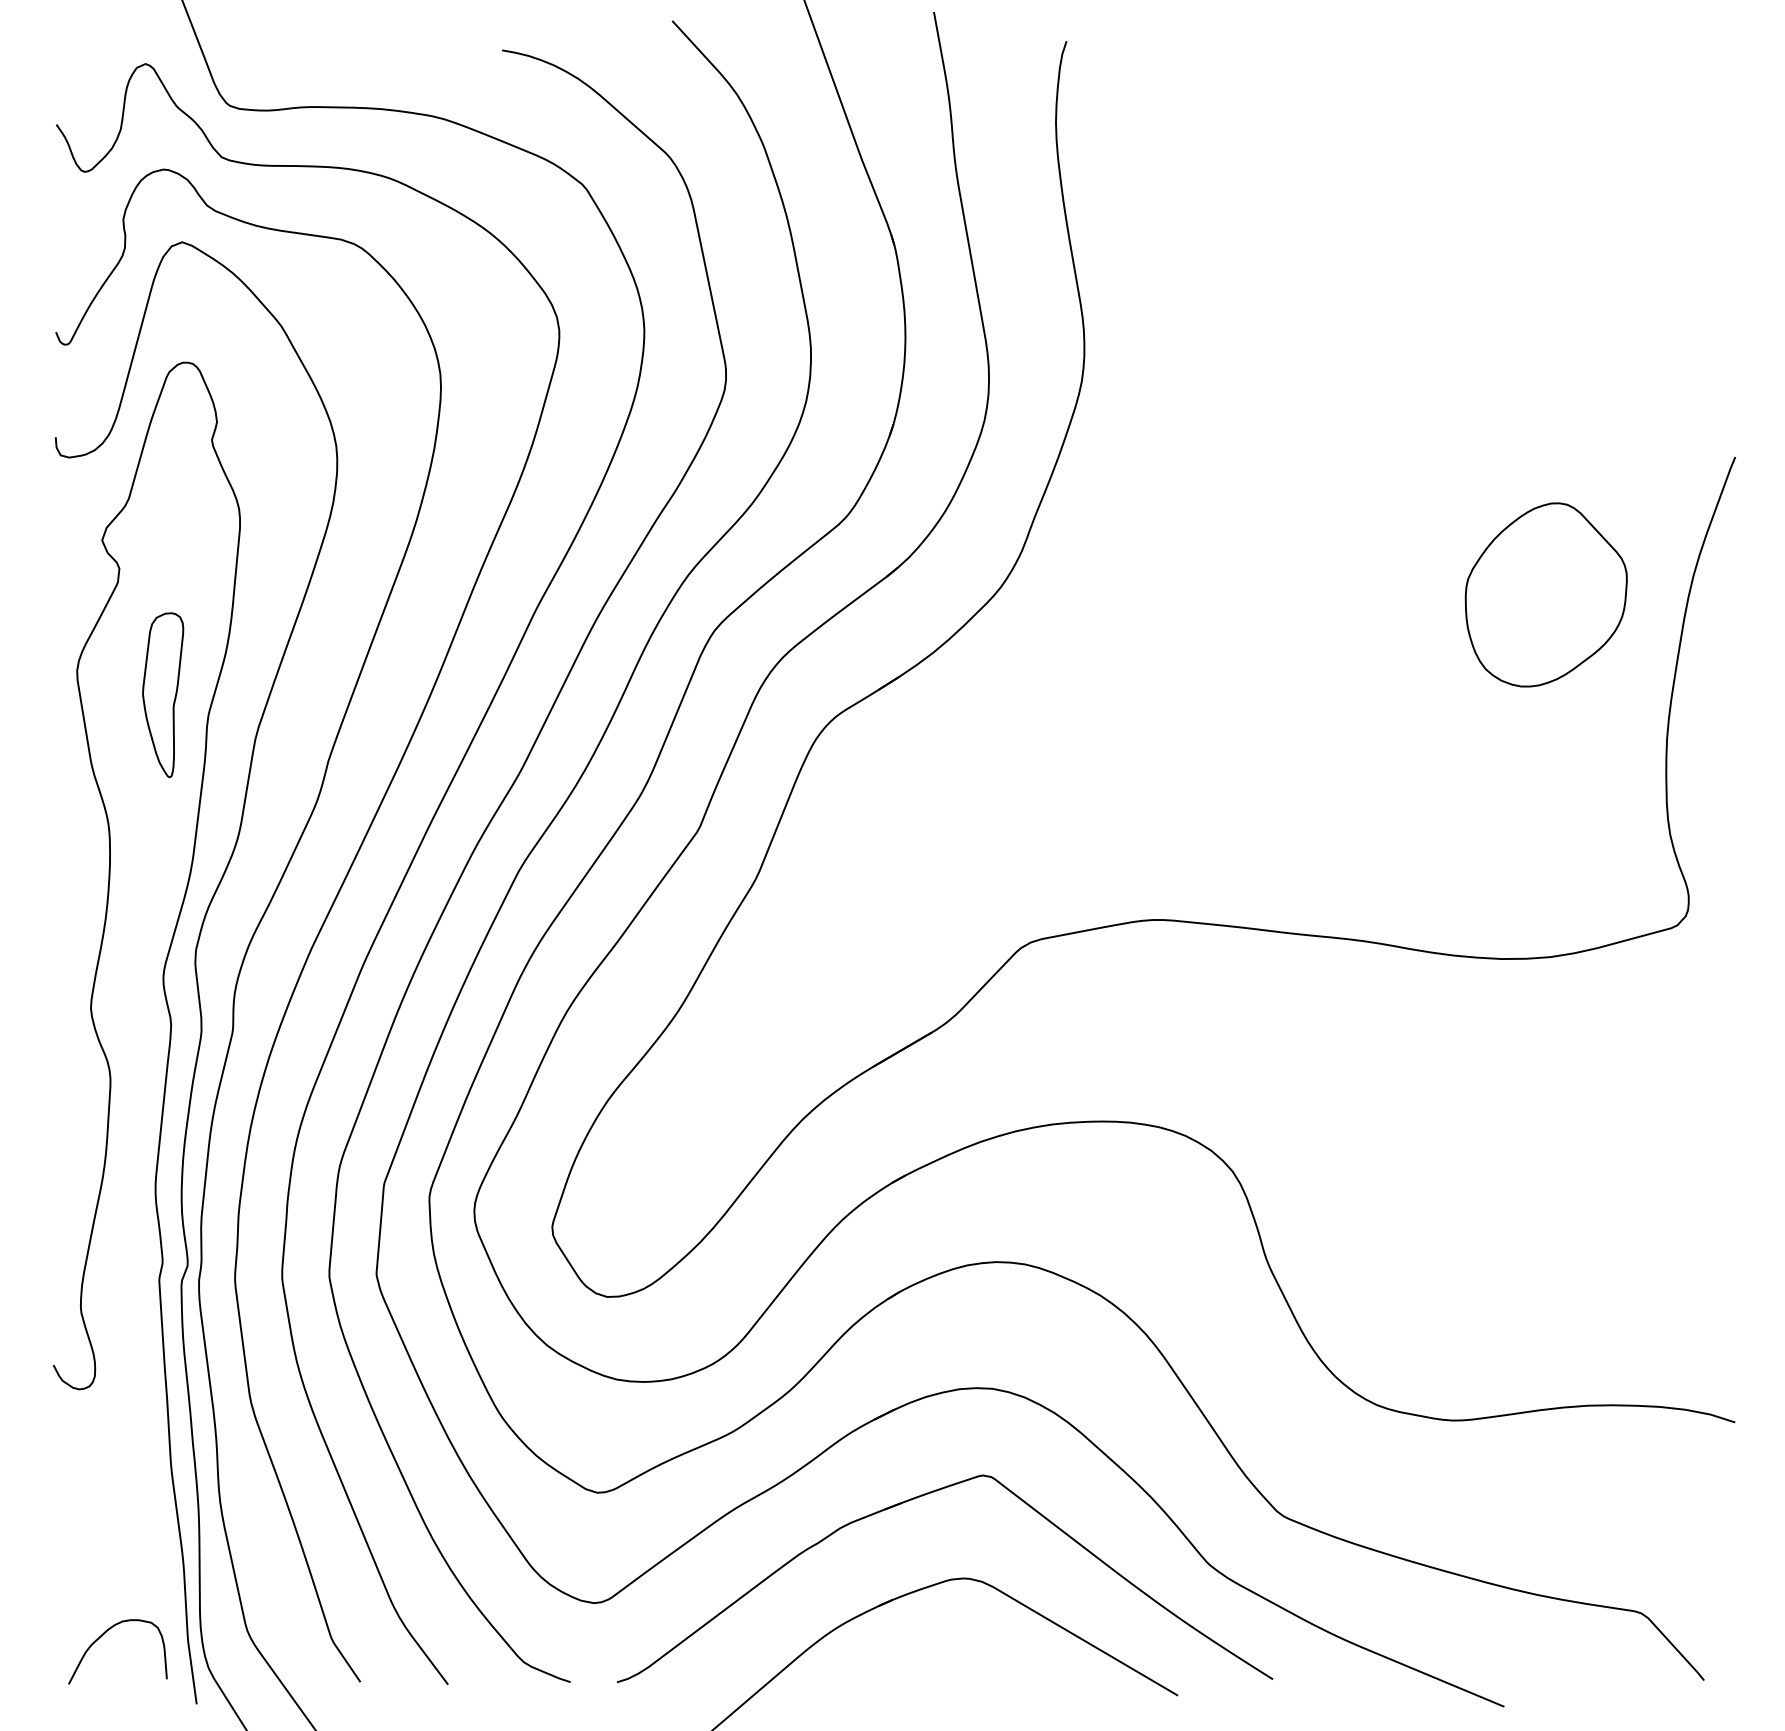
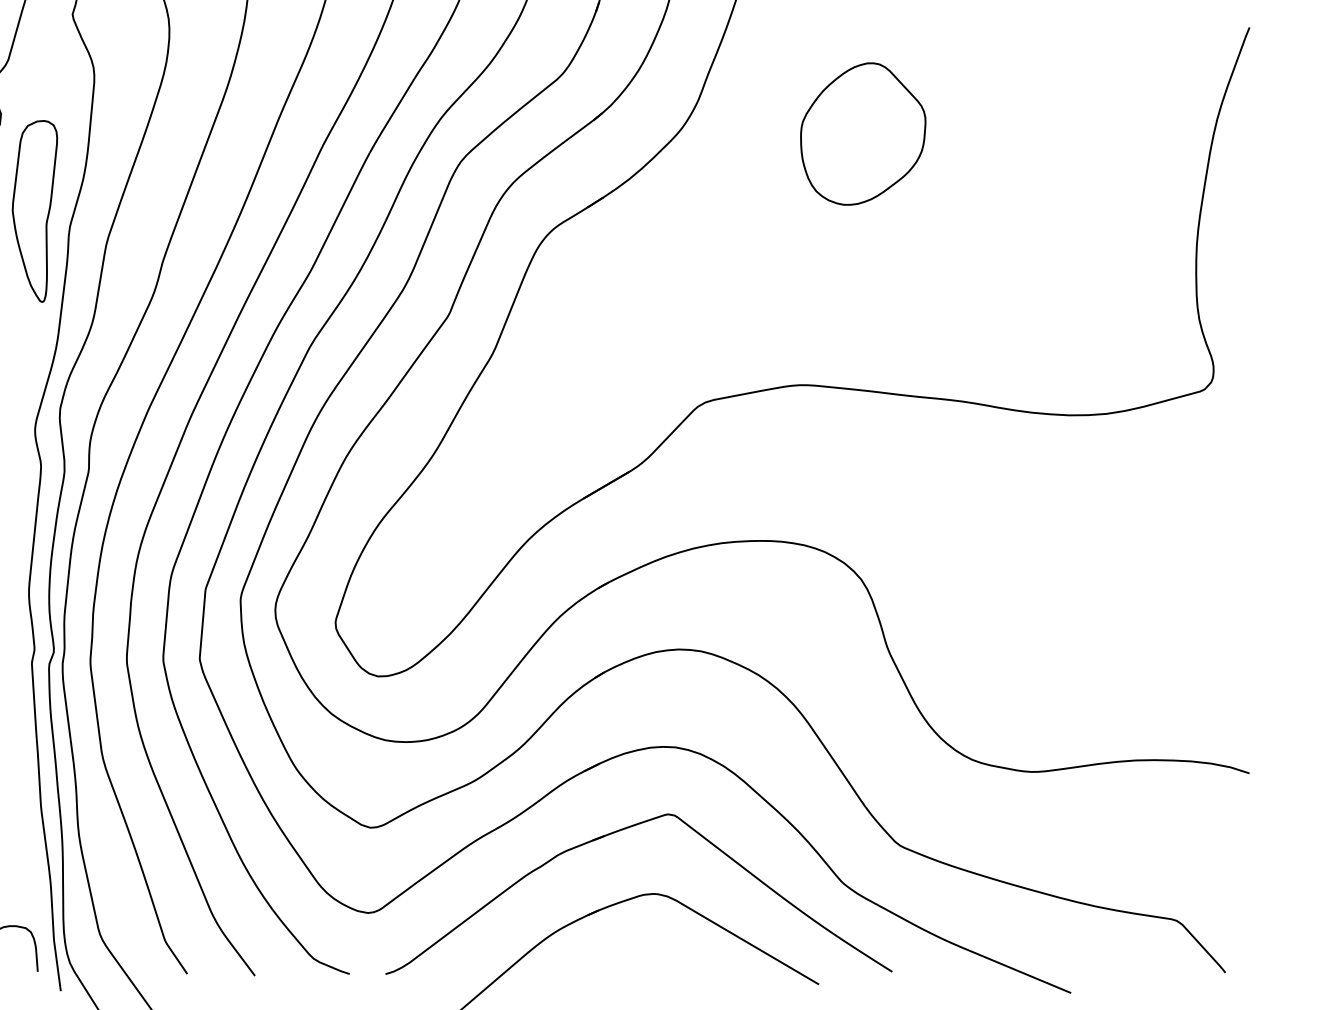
part: (1545, 594) -> (862, 133), moved
part: (162, 695) -> (34, 211), size x1.43

